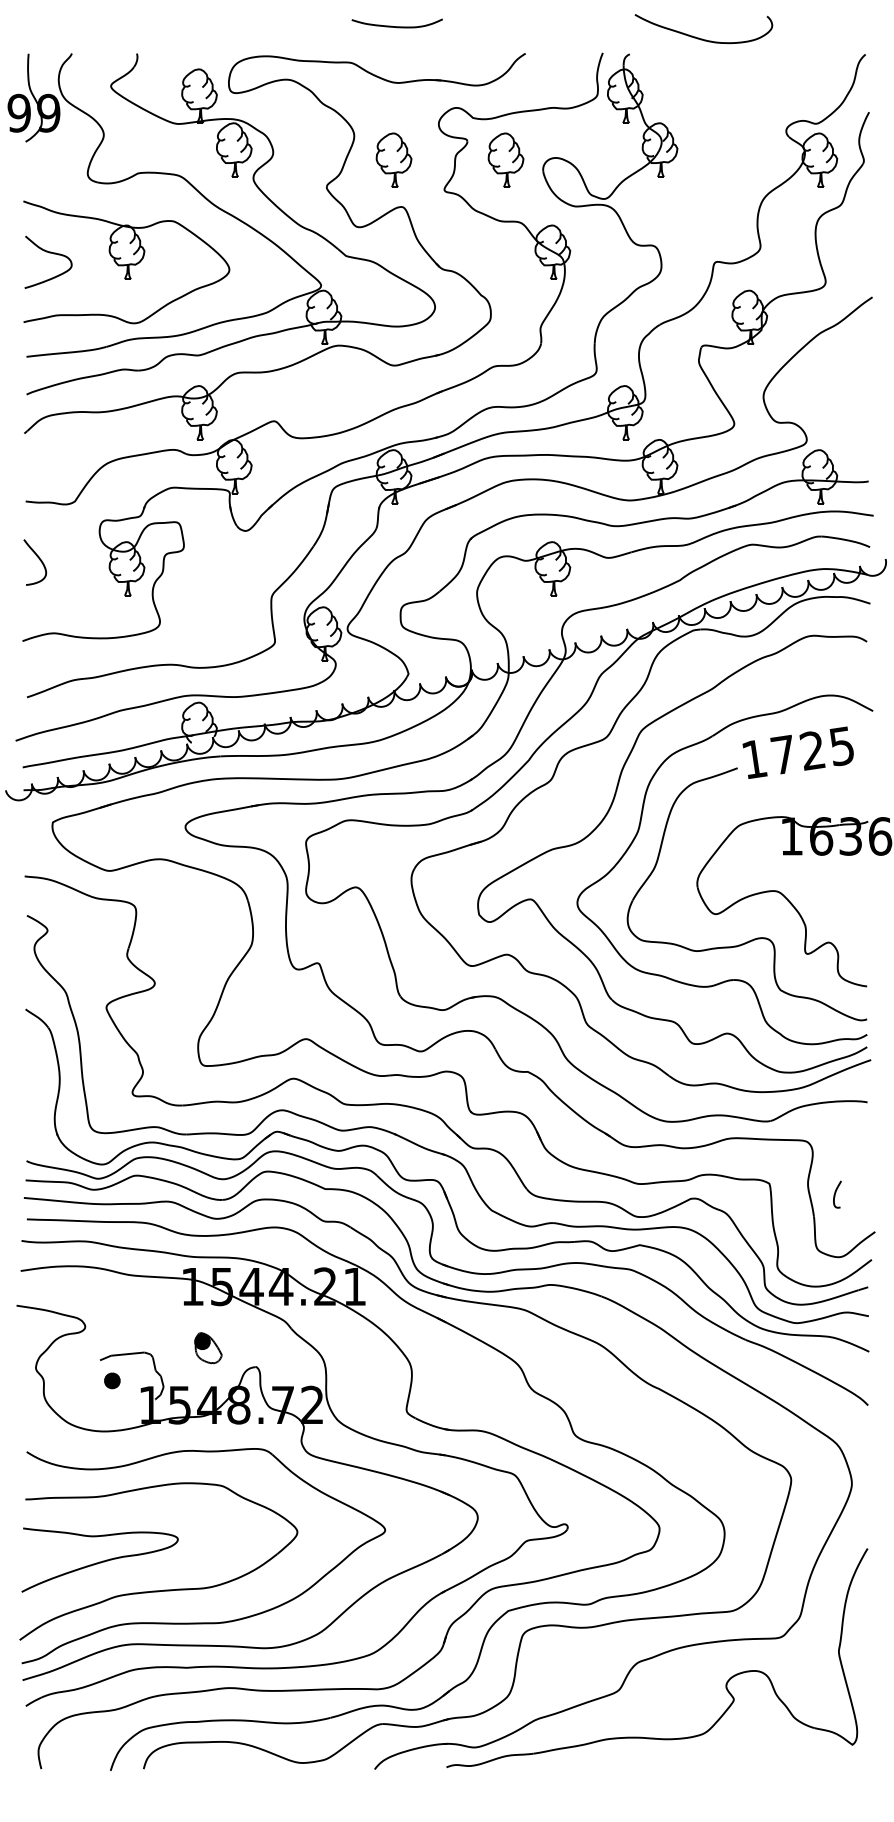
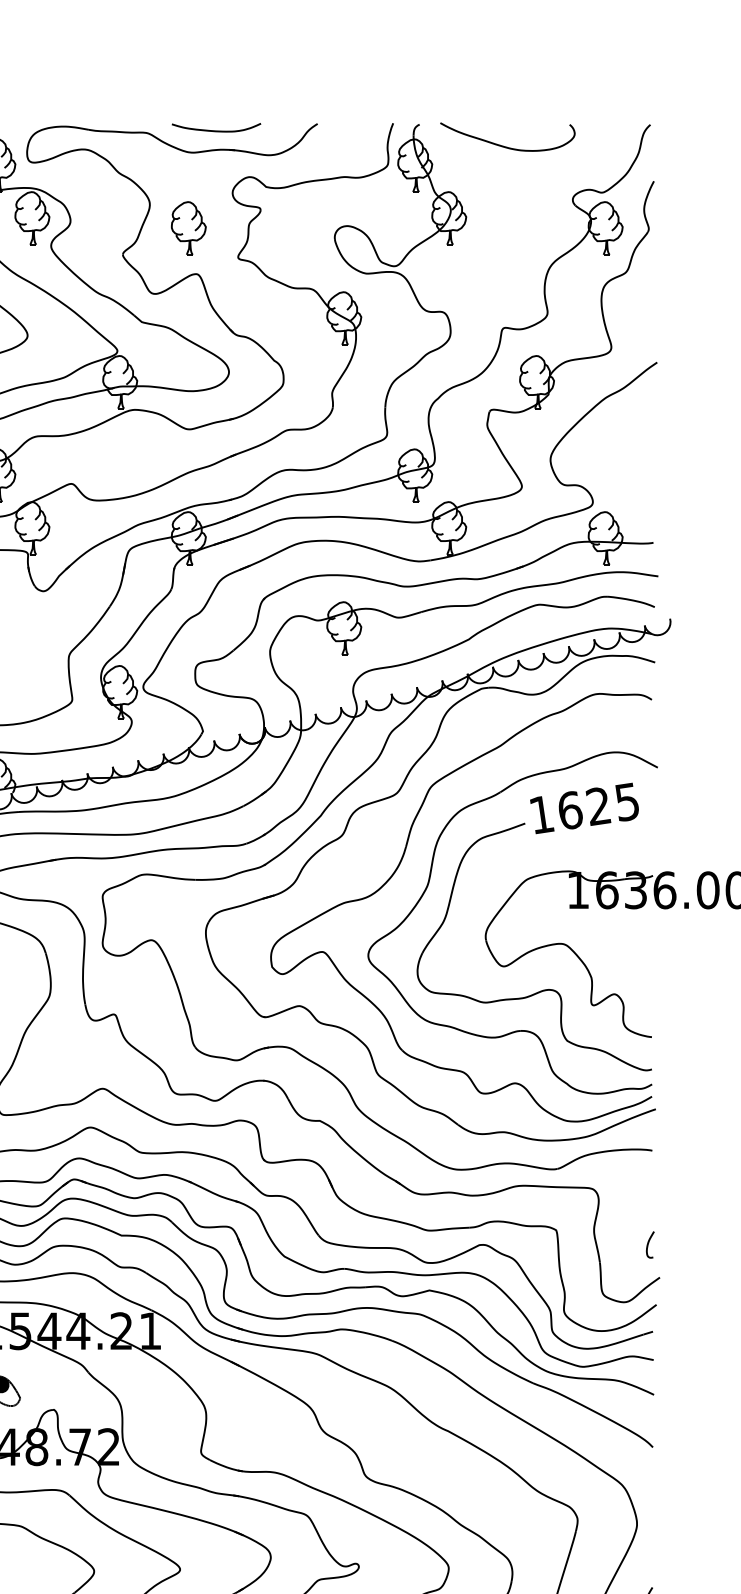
curve: (396, 26) -> (215, 130), moved
curve: (699, 37) -> (503, 145), moved
part: (505, 159) -> (297, 227), removed
text: (783, 754) -> (570, 810), 1725 -> 1625
curve: (835, 1194) -> (648, 1244), moved

